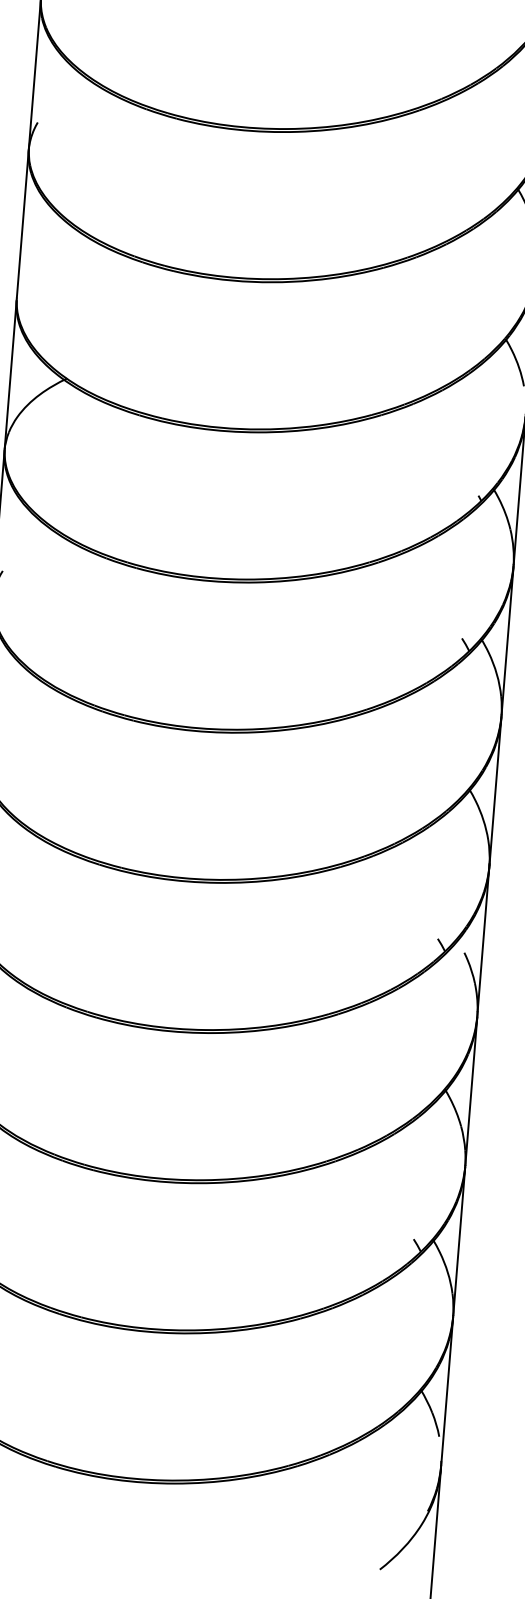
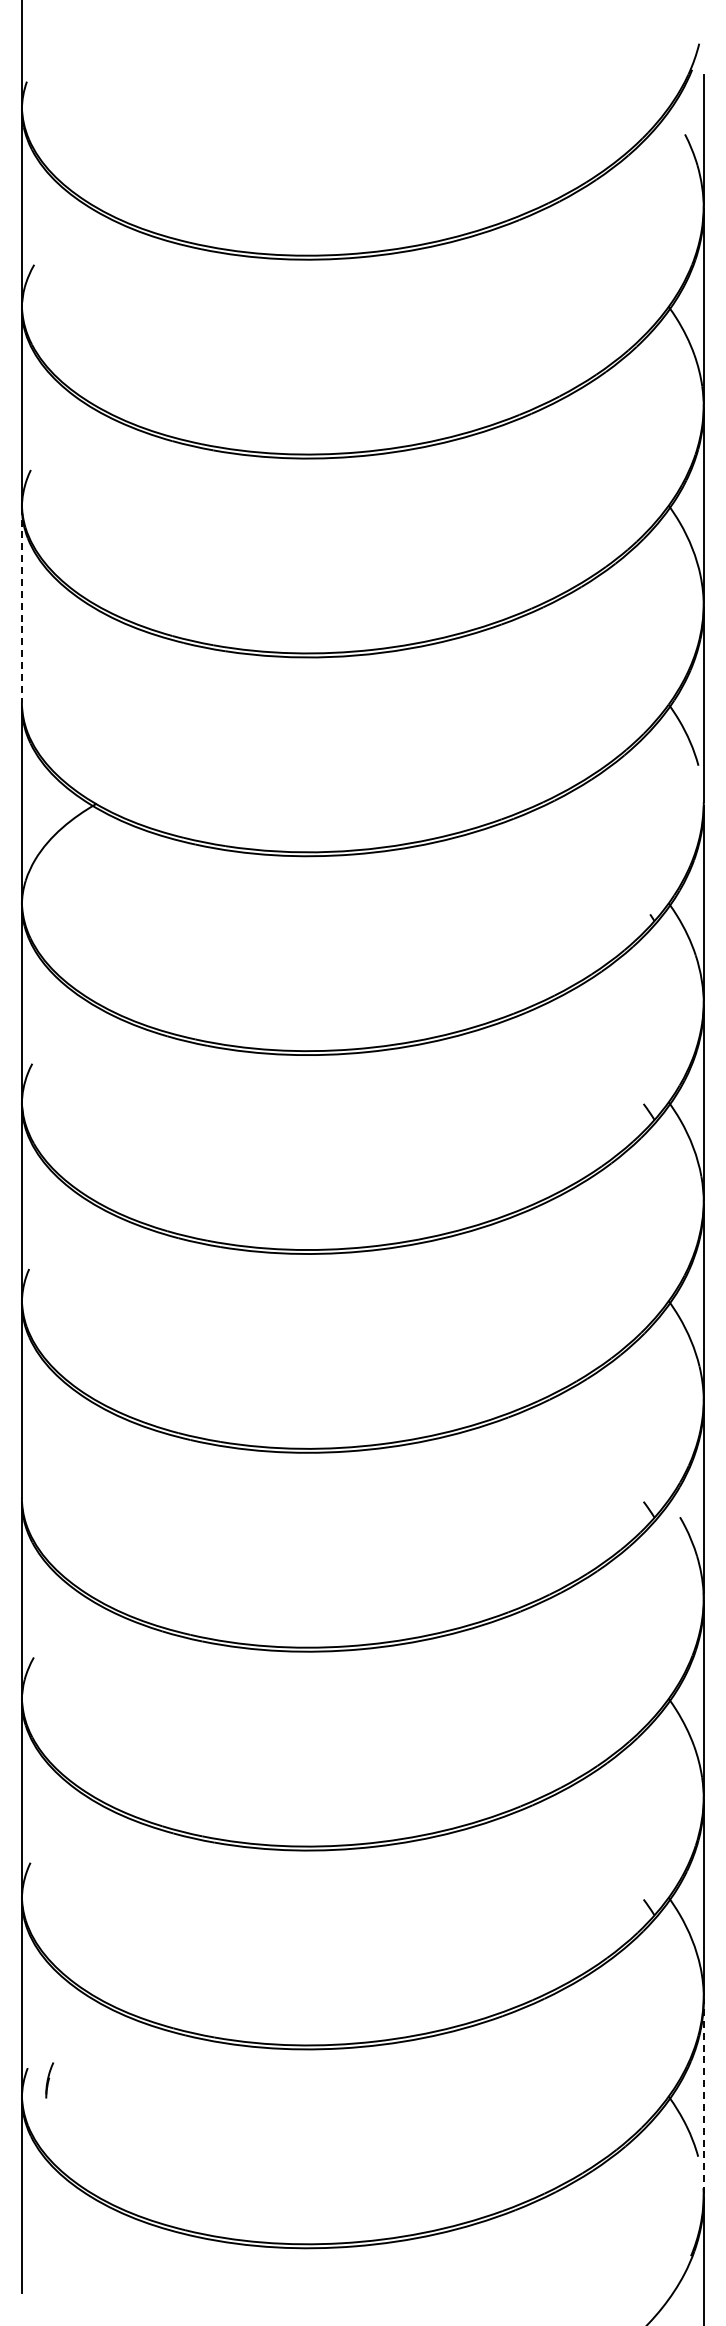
line: (22, 224) -> (21, 605), solid -> dashed
line: (446, 1391) -> (703, 2096), solid -> dashed

